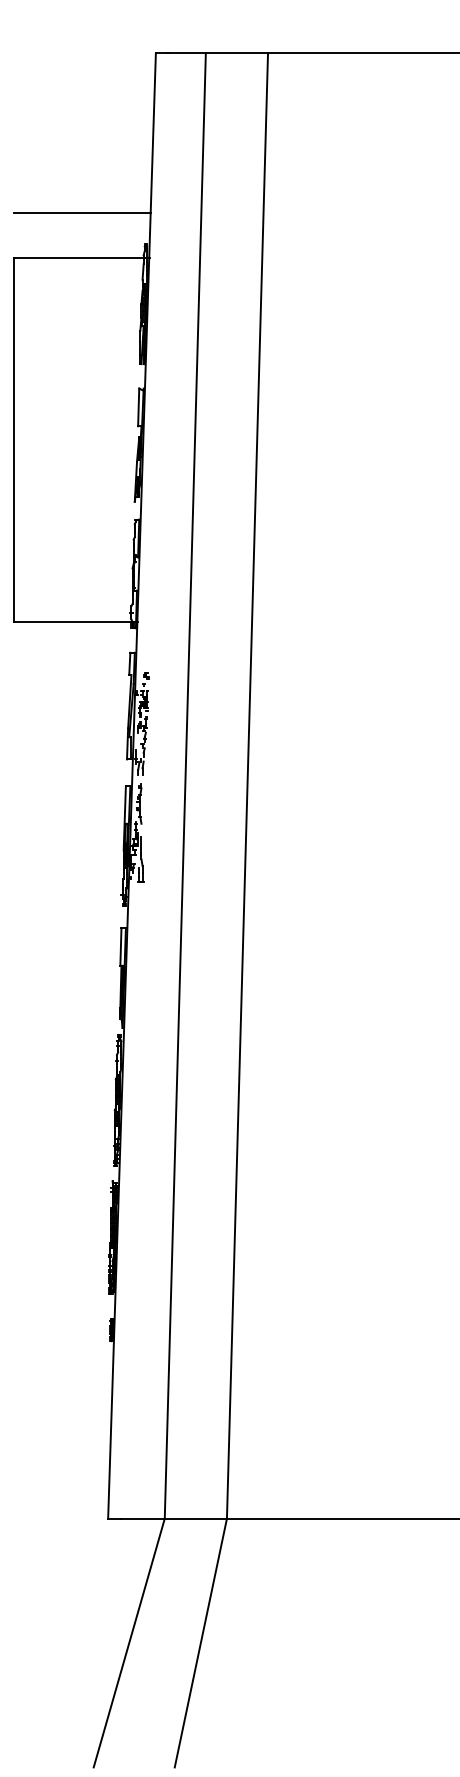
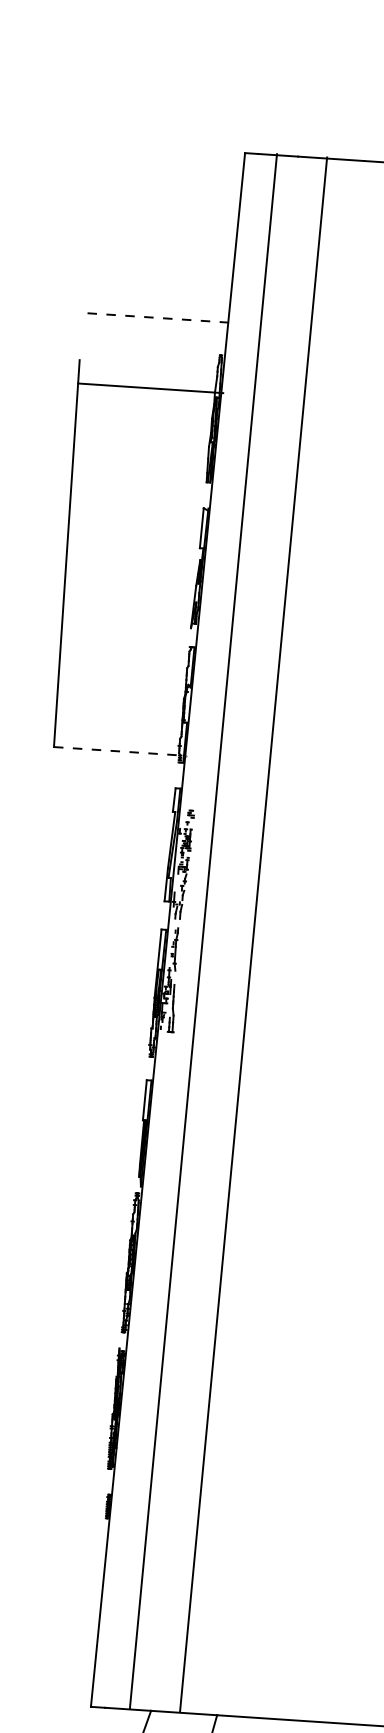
line: (82, 213) -> (155, 318), solid -> dashed
line: (81, 257) -> (150, 388), moved
line: (76, 621) -> (120, 751), solid -> dashed
line: (184, 785) -> (202, 930), moved
line: (247, 785) -> (253, 934), moved

